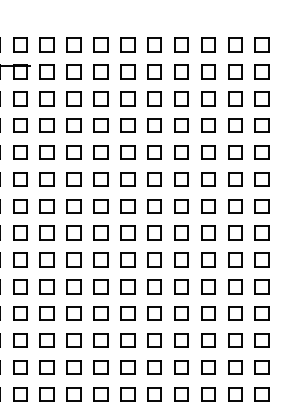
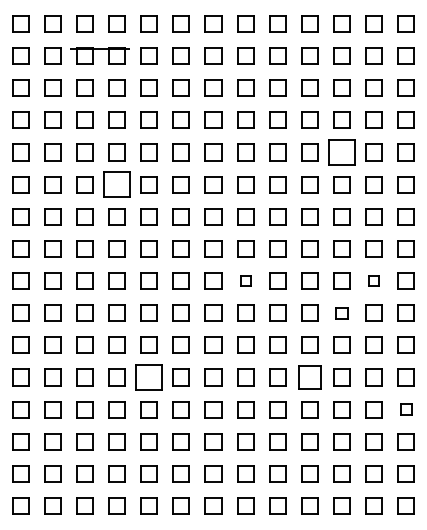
part: (207, 152) -> (341, 152), size x1.6
part: (19, 179) -> (116, 184), size x1.6
part: (127, 259) -> (245, 280), size x0.6
part: (234, 259) -> (373, 280), size x0.6
part: (207, 286) -> (341, 312), size x0.7
part: (46, 340) -> (148, 377), size x1.6
part: (181, 340) -> (309, 377), size x1.4
part: (261, 367) -> (405, 409), size x0.7

